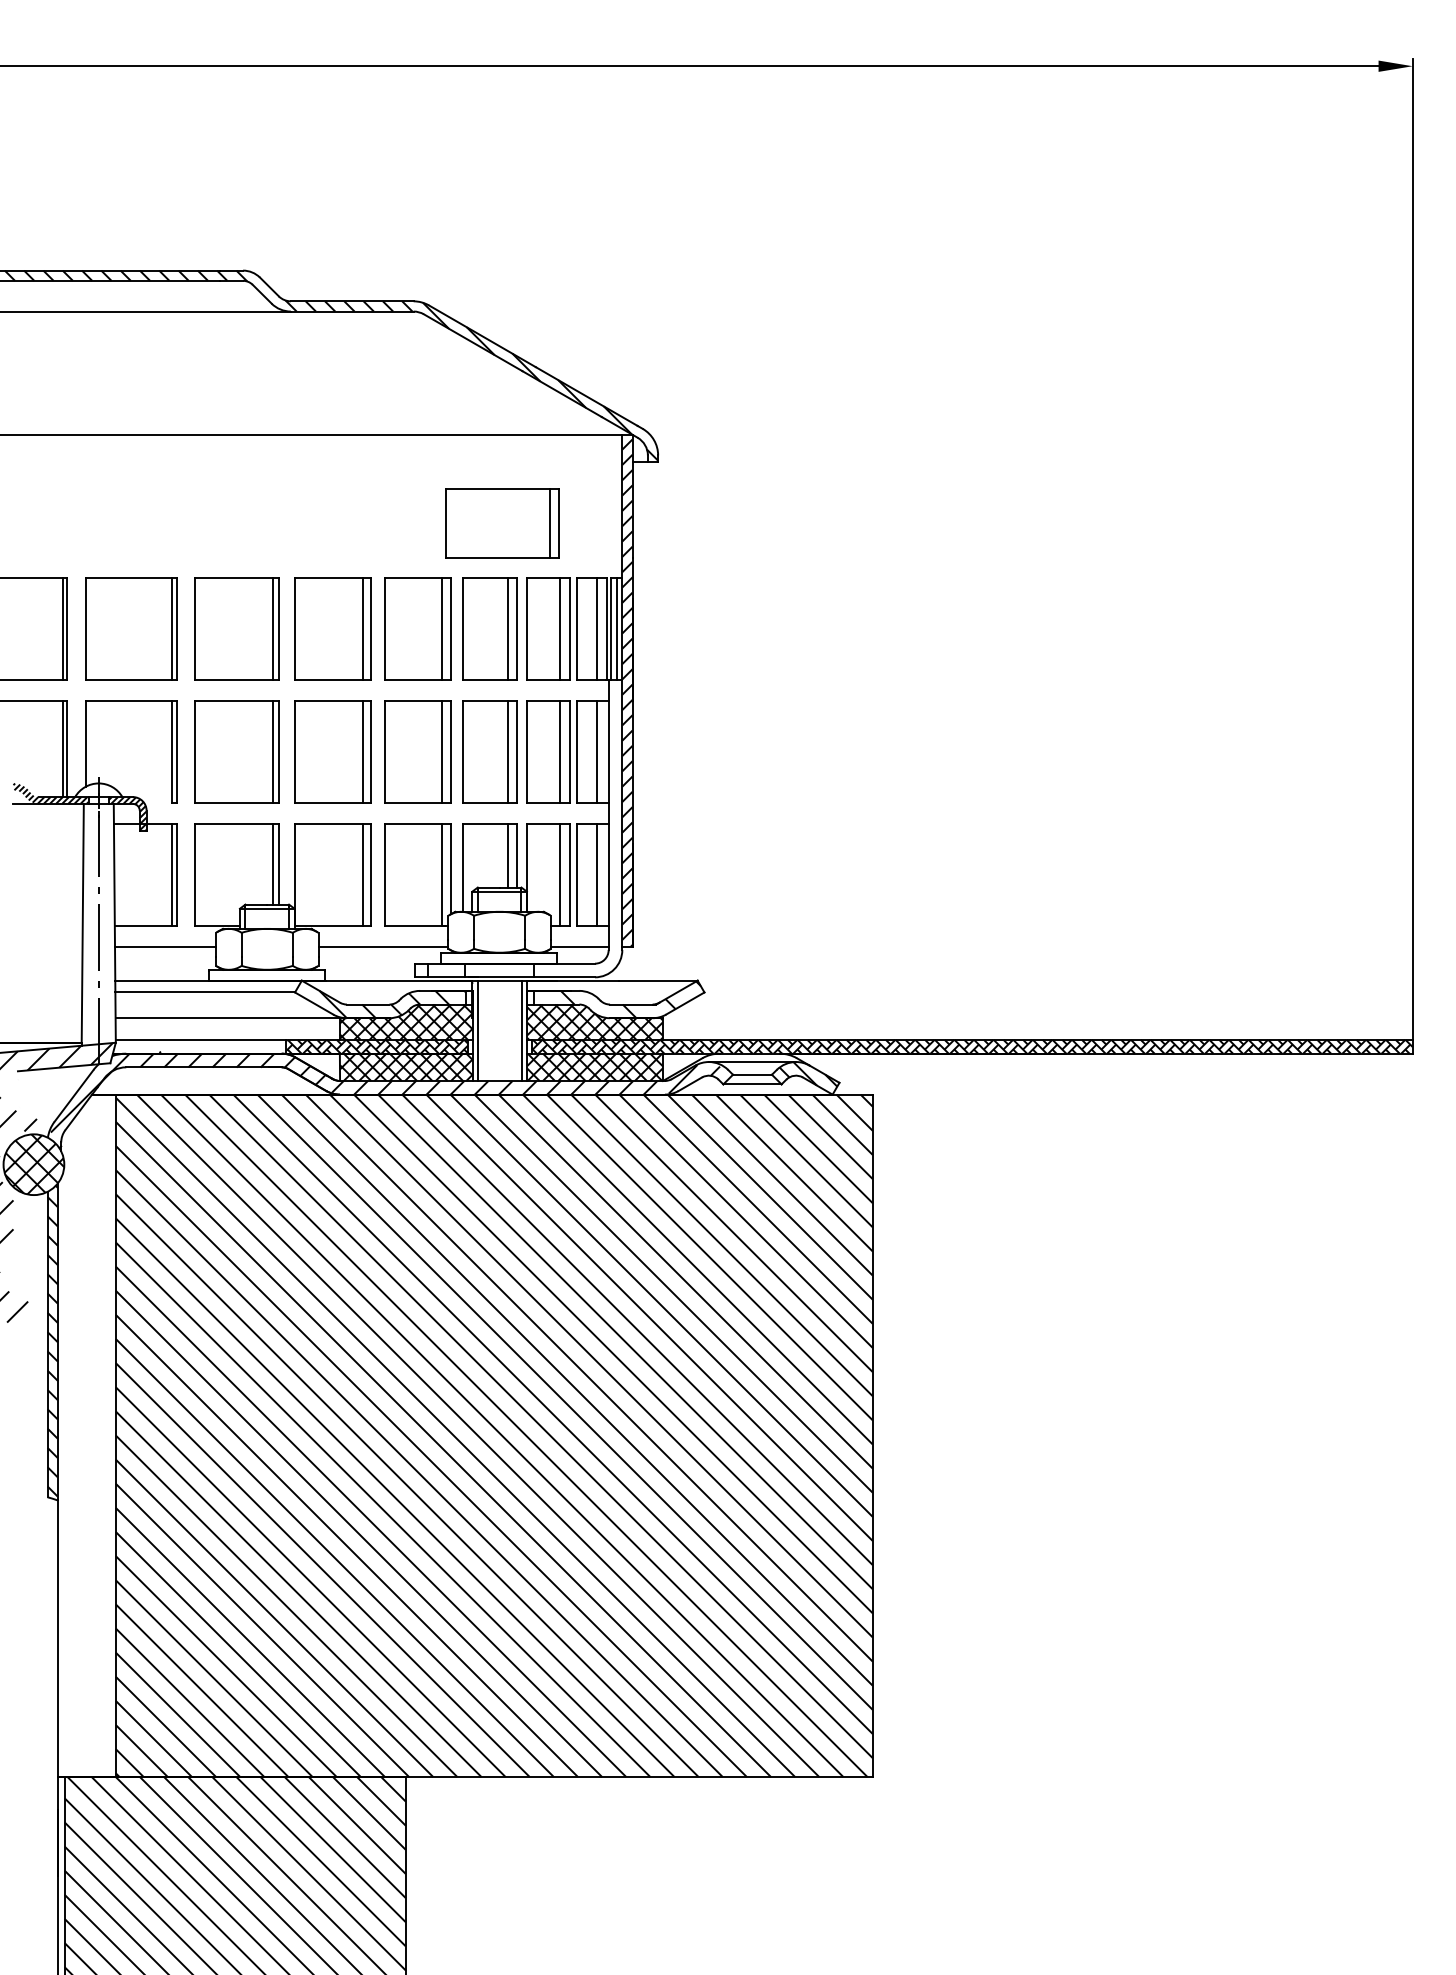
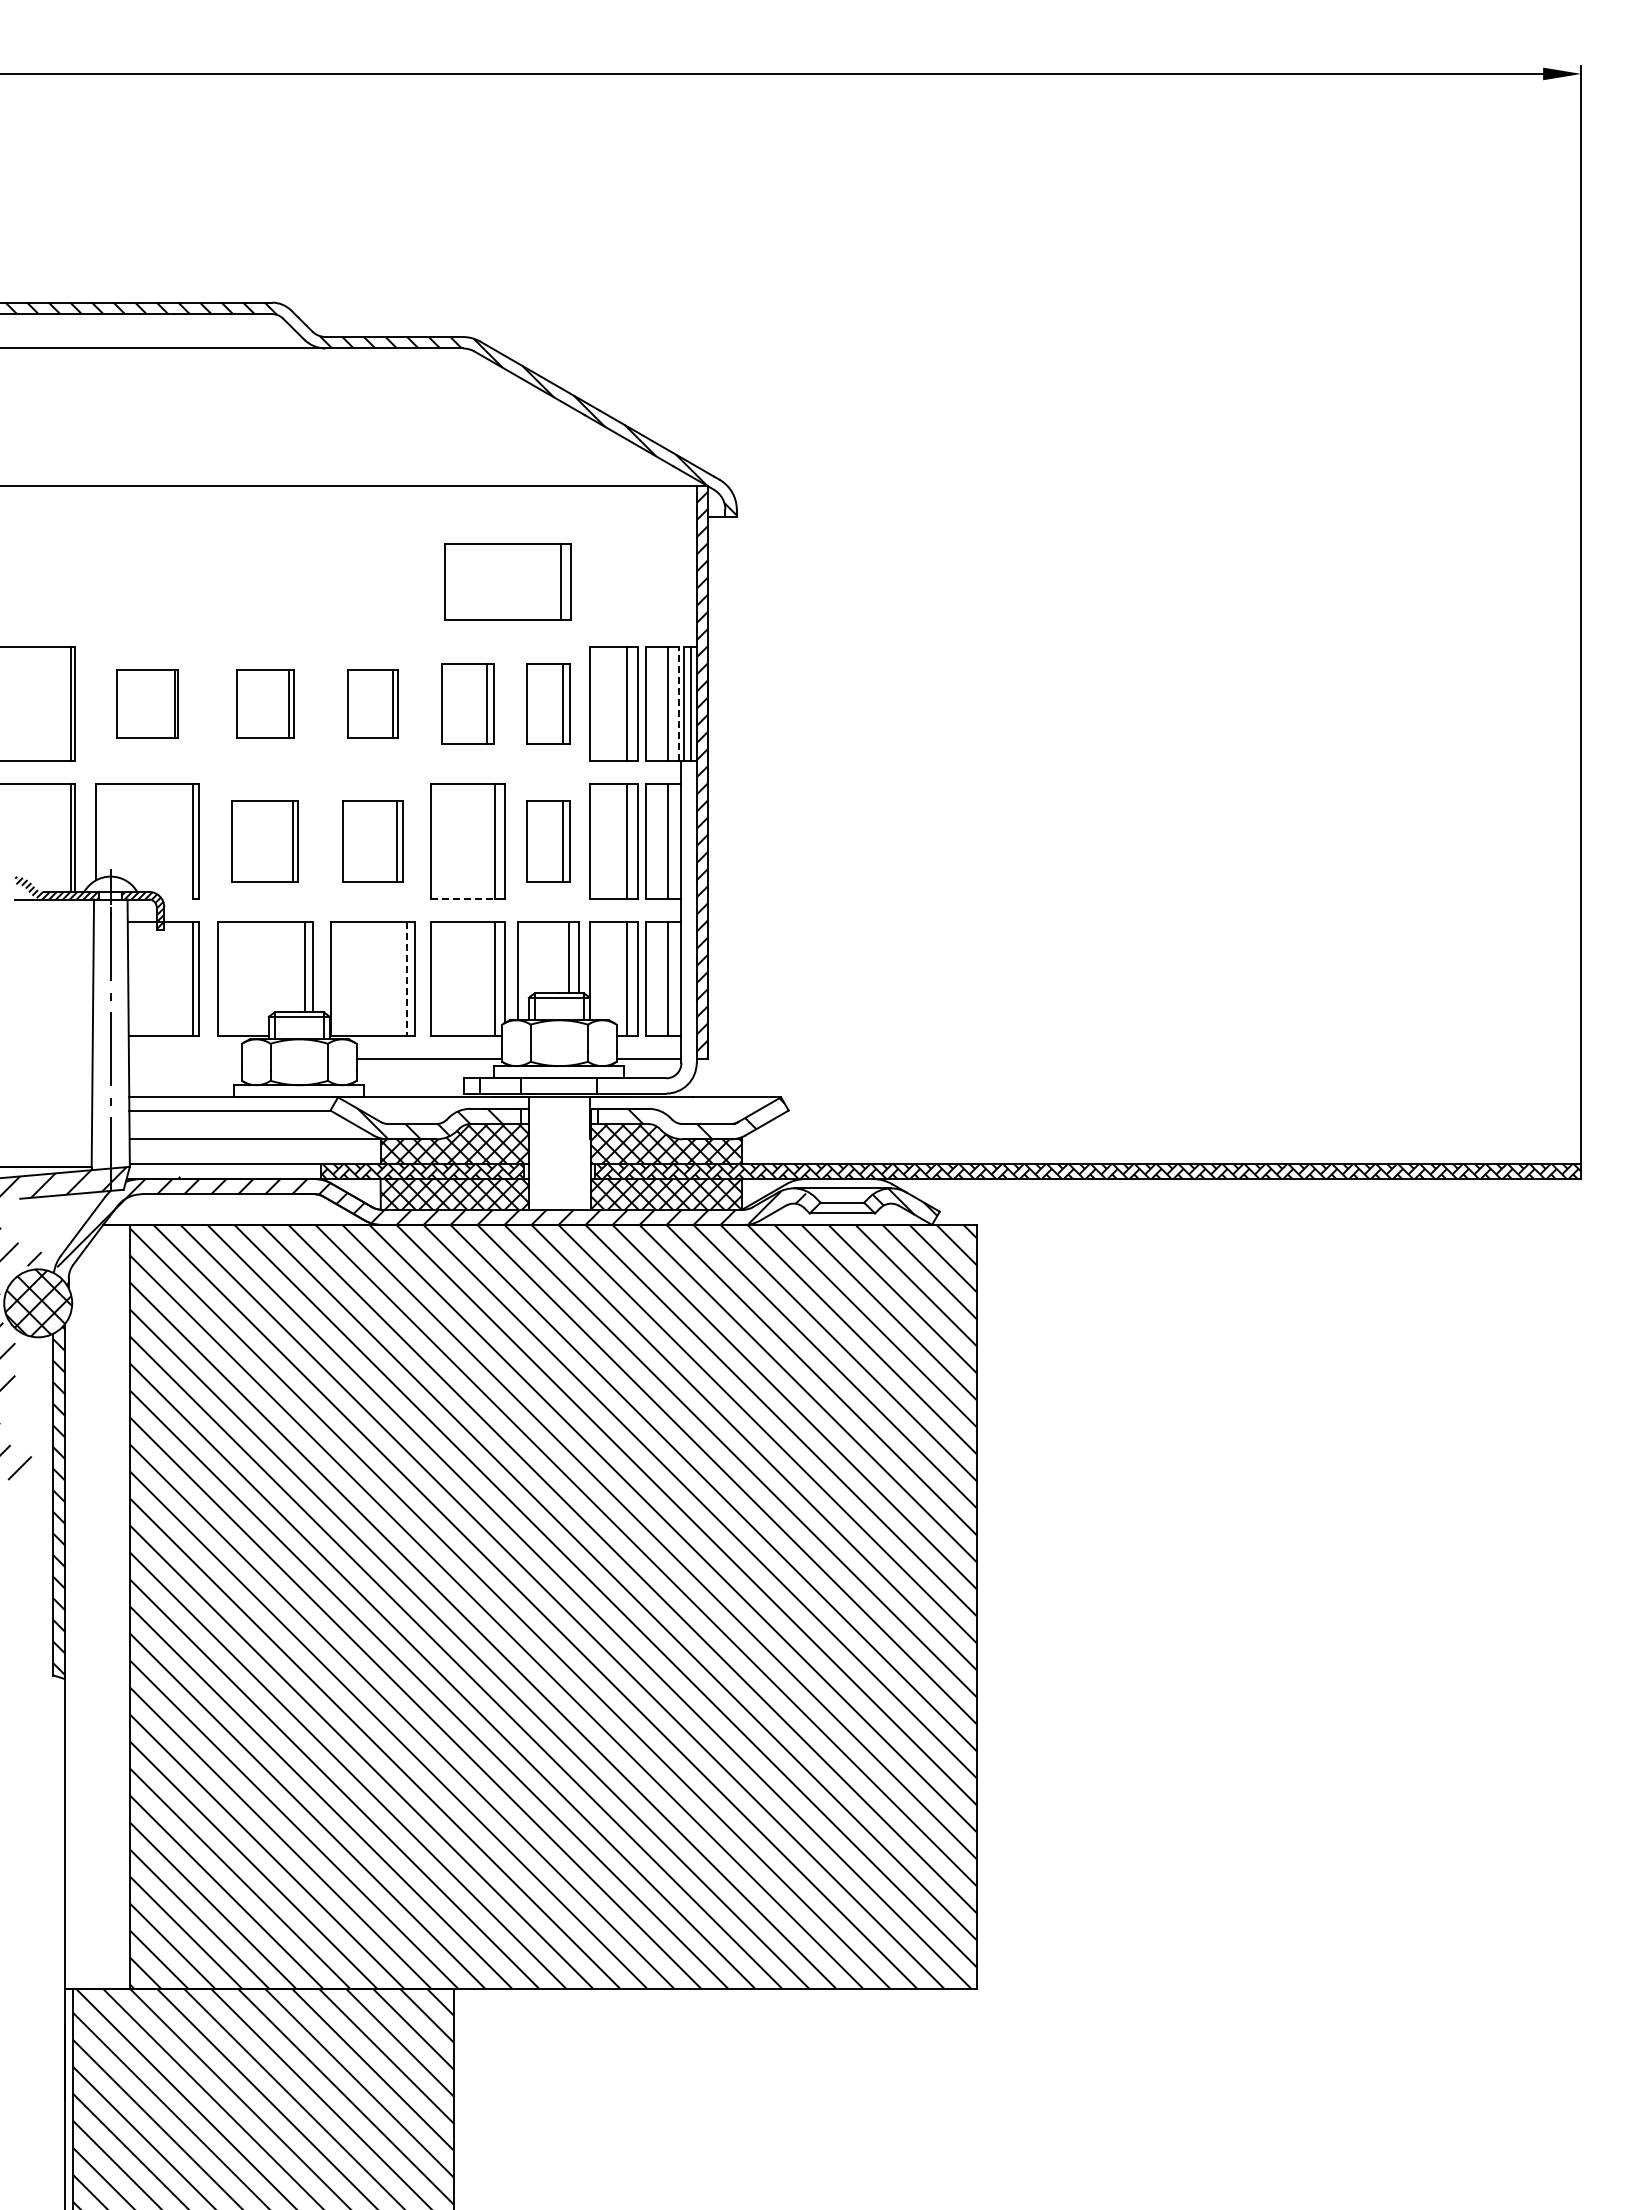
part: (502, 523) -> (507, 581), moved
part: (131, 628) -> (147, 703), size x0.6
part: (237, 628) -> (265, 703), size x0.6
part: (332, 628) -> (372, 703), size x0.6
part: (417, 628) -> (467, 703), size x0.7
part: (489, 628) -> (548, 703), size x0.7
line: (606, 628) -> (679, 703), solid -> dashed
part: (237, 752) -> (265, 841), size x0.7
part: (332, 752) -> (372, 841), size x0.7
part: (489, 752) -> (548, 841), size x0.7
line: (413, 802) -> (463, 898), solid -> dashed
line: (363, 875) -> (406, 979), solid -> dashed
line: (165, 946) -> (185, 1059), removed
line: (478, 1030) -> (535, 1153), removed
line: (522, 1030) -> (584, 1153), removed

